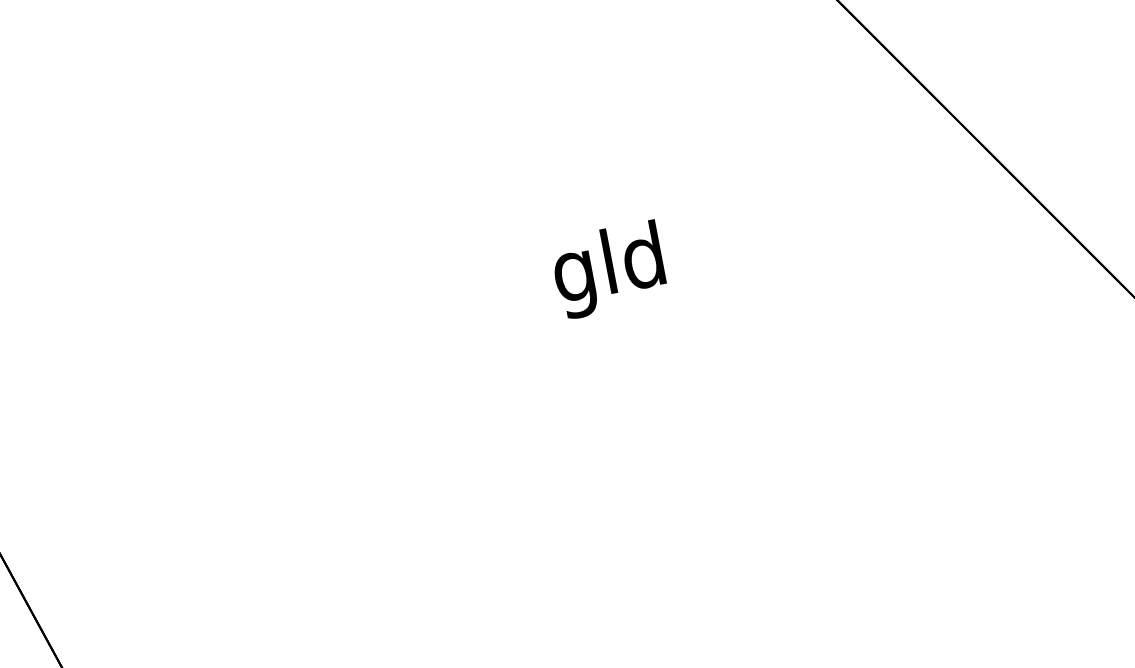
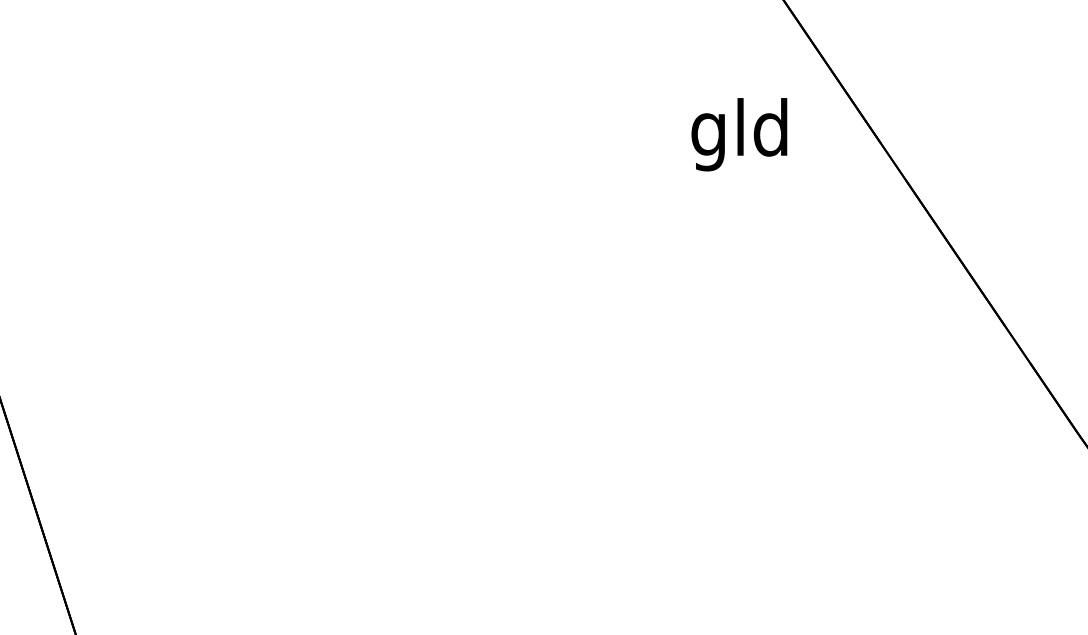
text: (609, 269) -> (739, 134), moved

